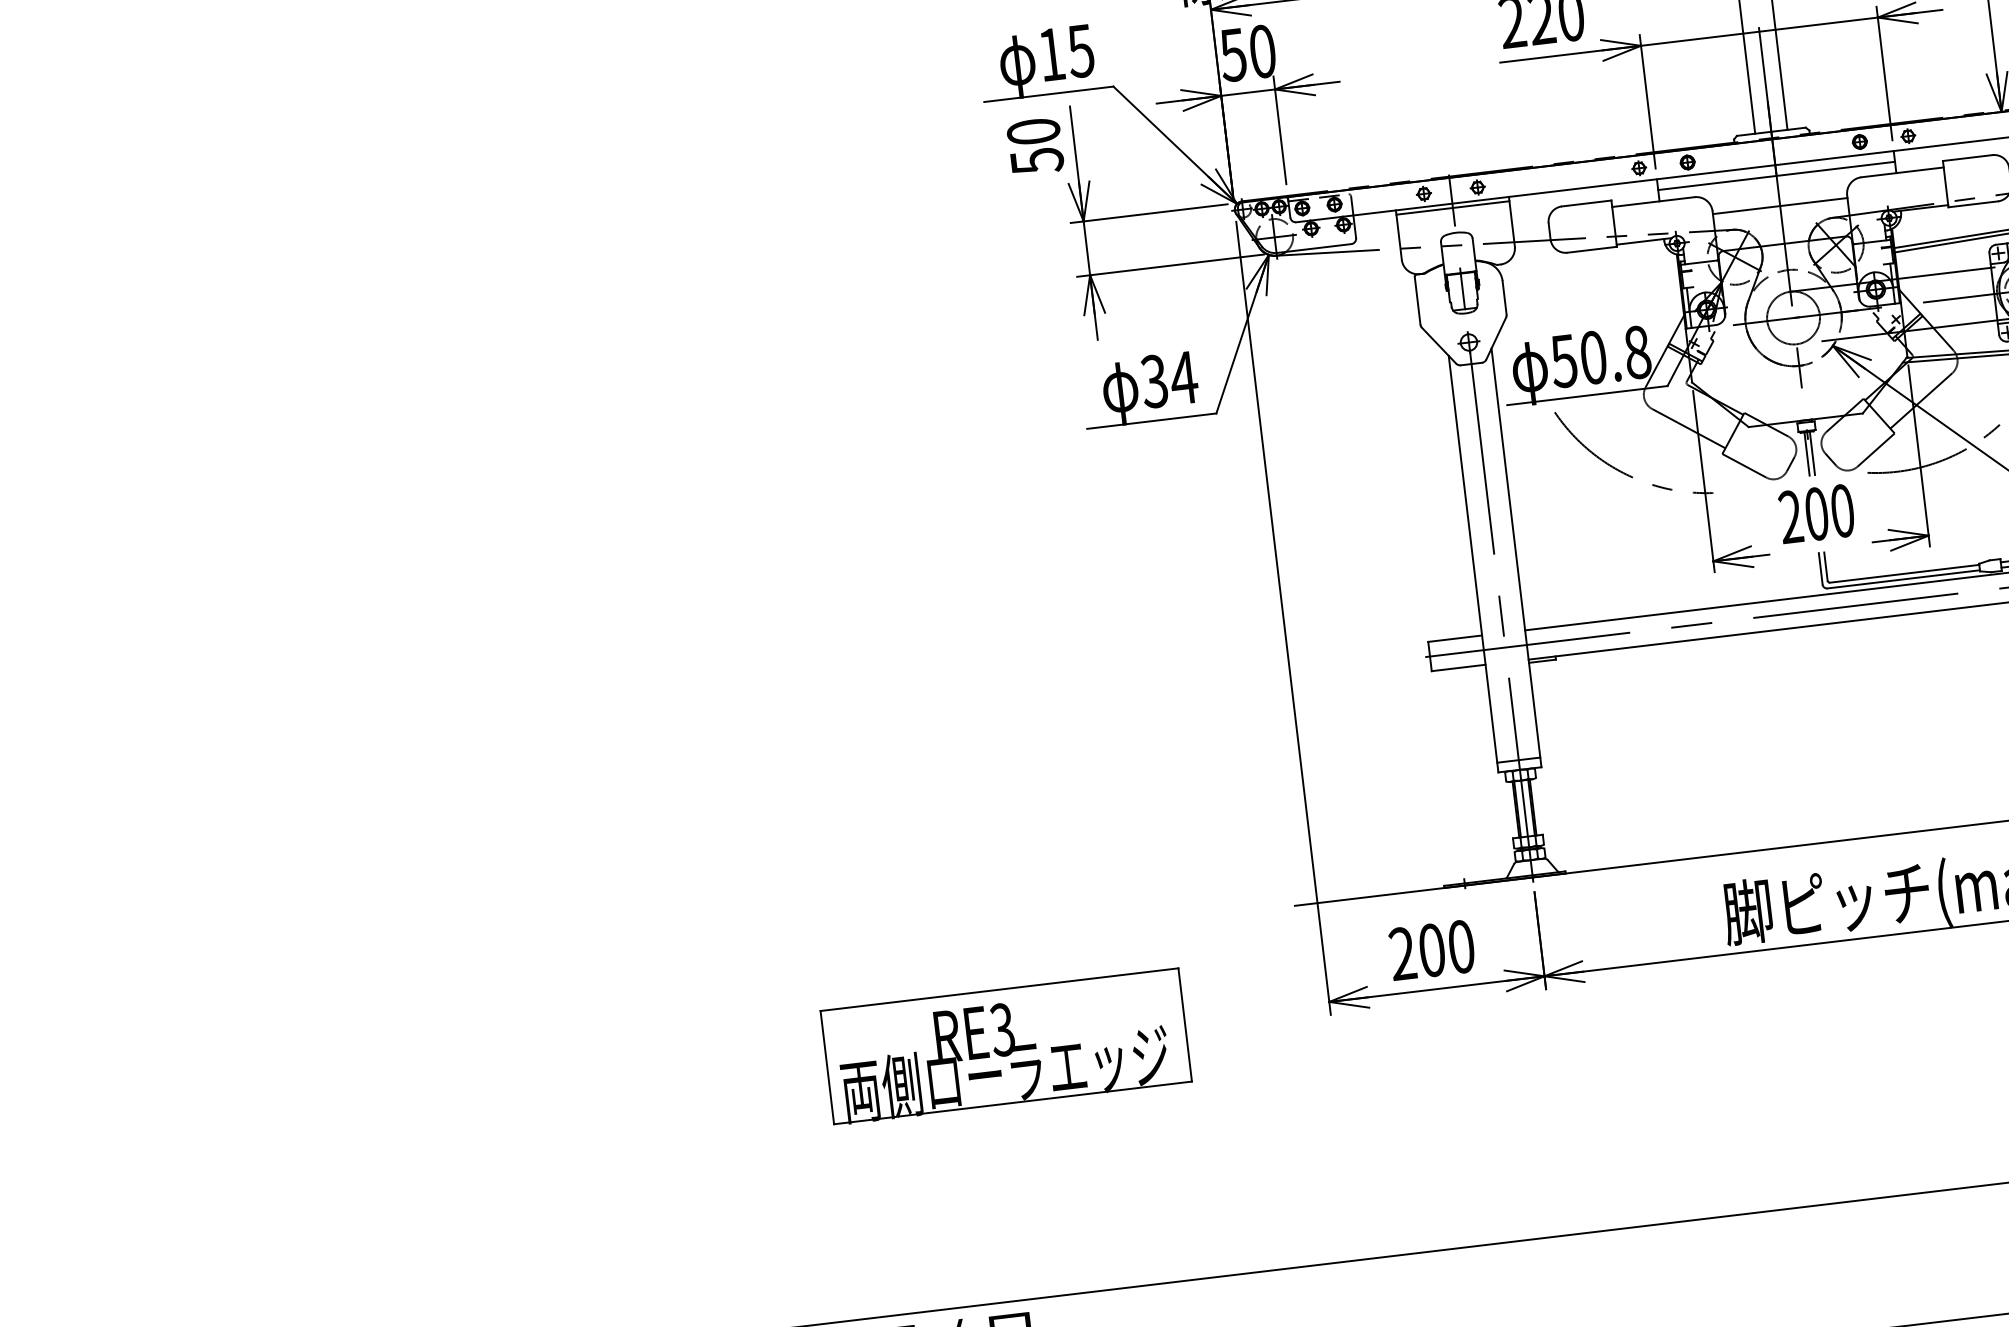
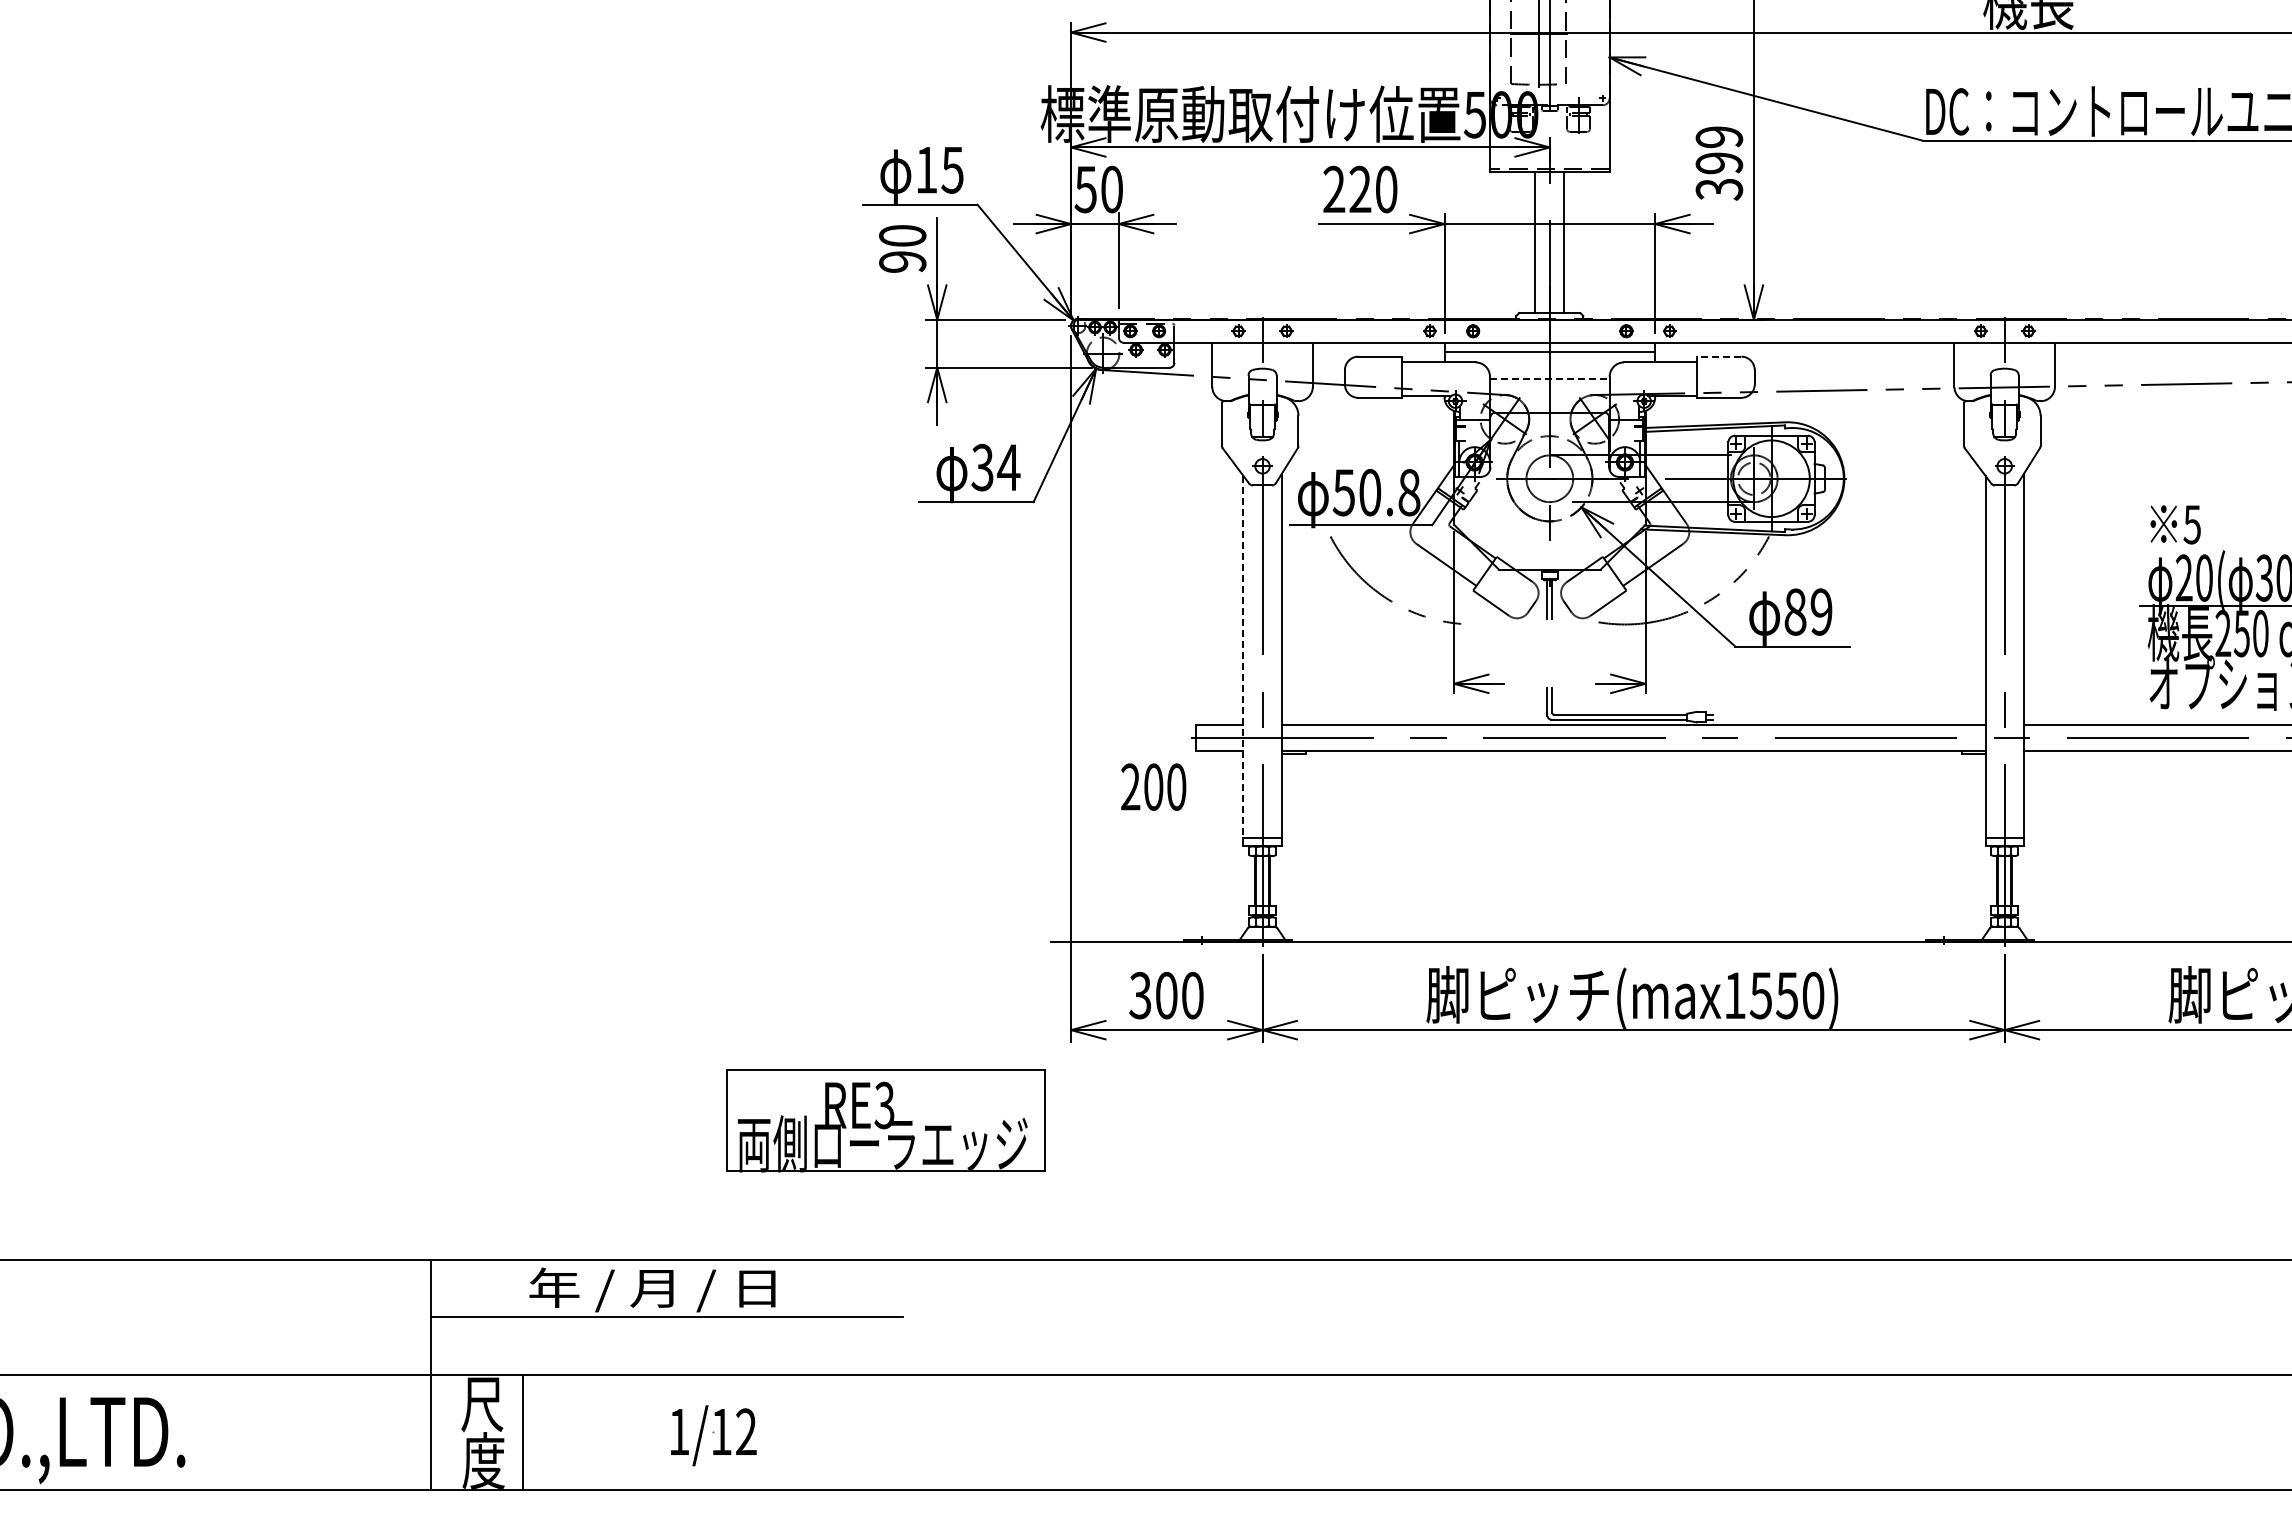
line: (1966, 157) -> (1718, 356), solid -> dashed
text: (1036, 161) -> (902, 262), 50 -> 90
line: (1779, 206) -> (1549, 379), solid -> dashed
line: (1452, 207) -> (1262, 346), removed
text: (1816, 513) -> (1153, 786), moved
line: (1473, 563) -> (1243, 660), solid -> dashed
text: (1402, 953) -> (1140, 995), 200 -> 300
part: (1005, 1046) -> (885, 1120), moved

